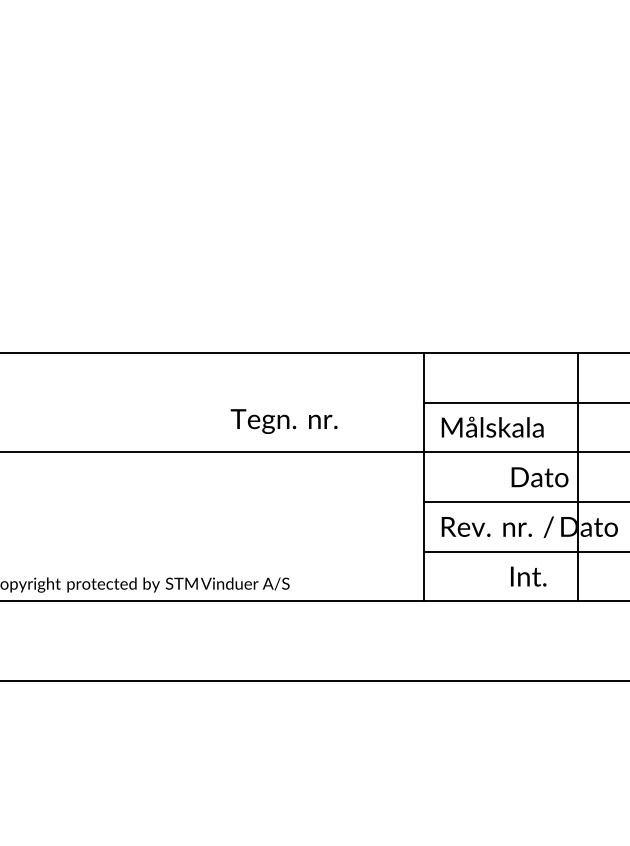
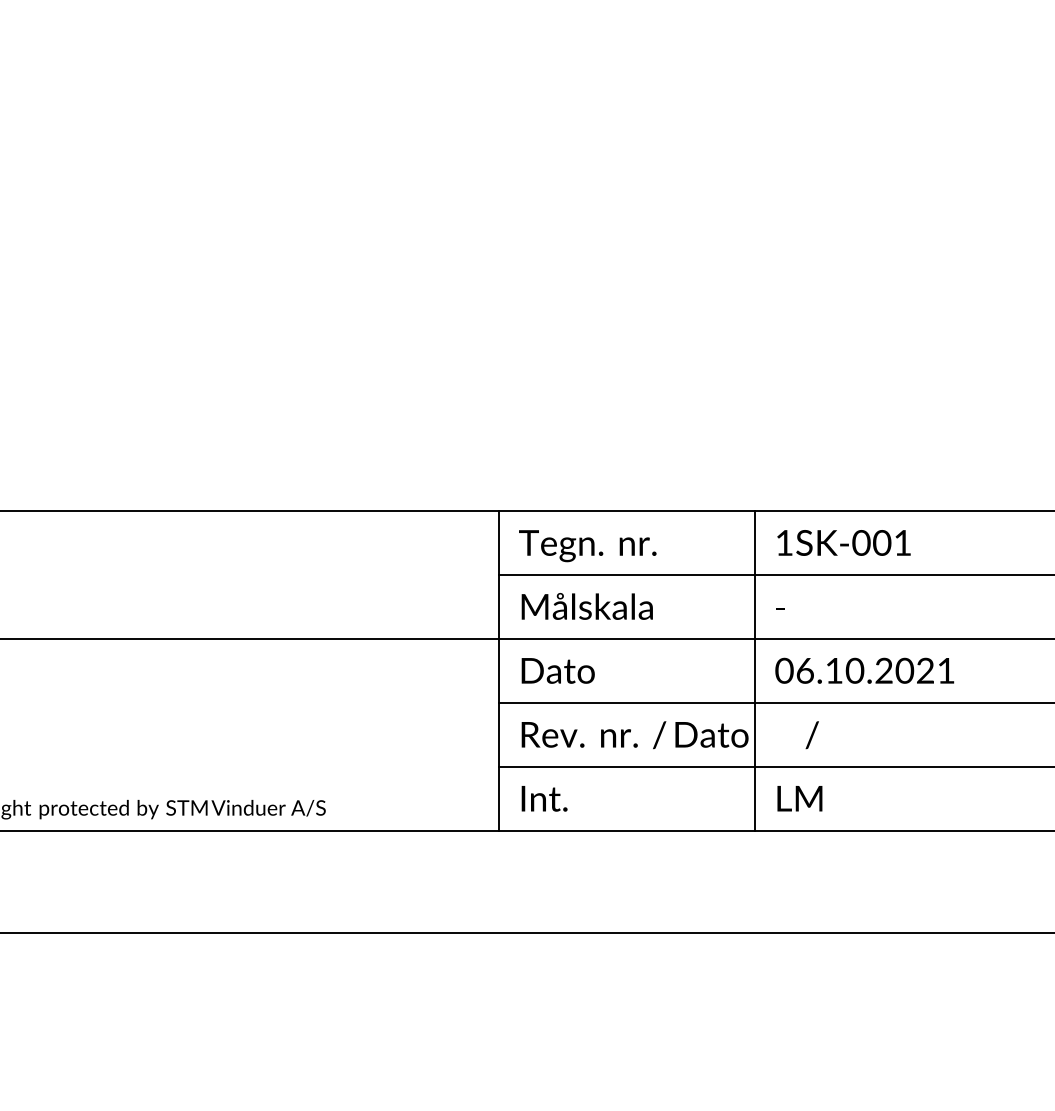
text: (283, 421) -> (587, 546), moved
text: (539, 476) -> (557, 670), moved
line: (578, 476) -> (755, 670), moved
text: (528, 576) -> (544, 798), moved

